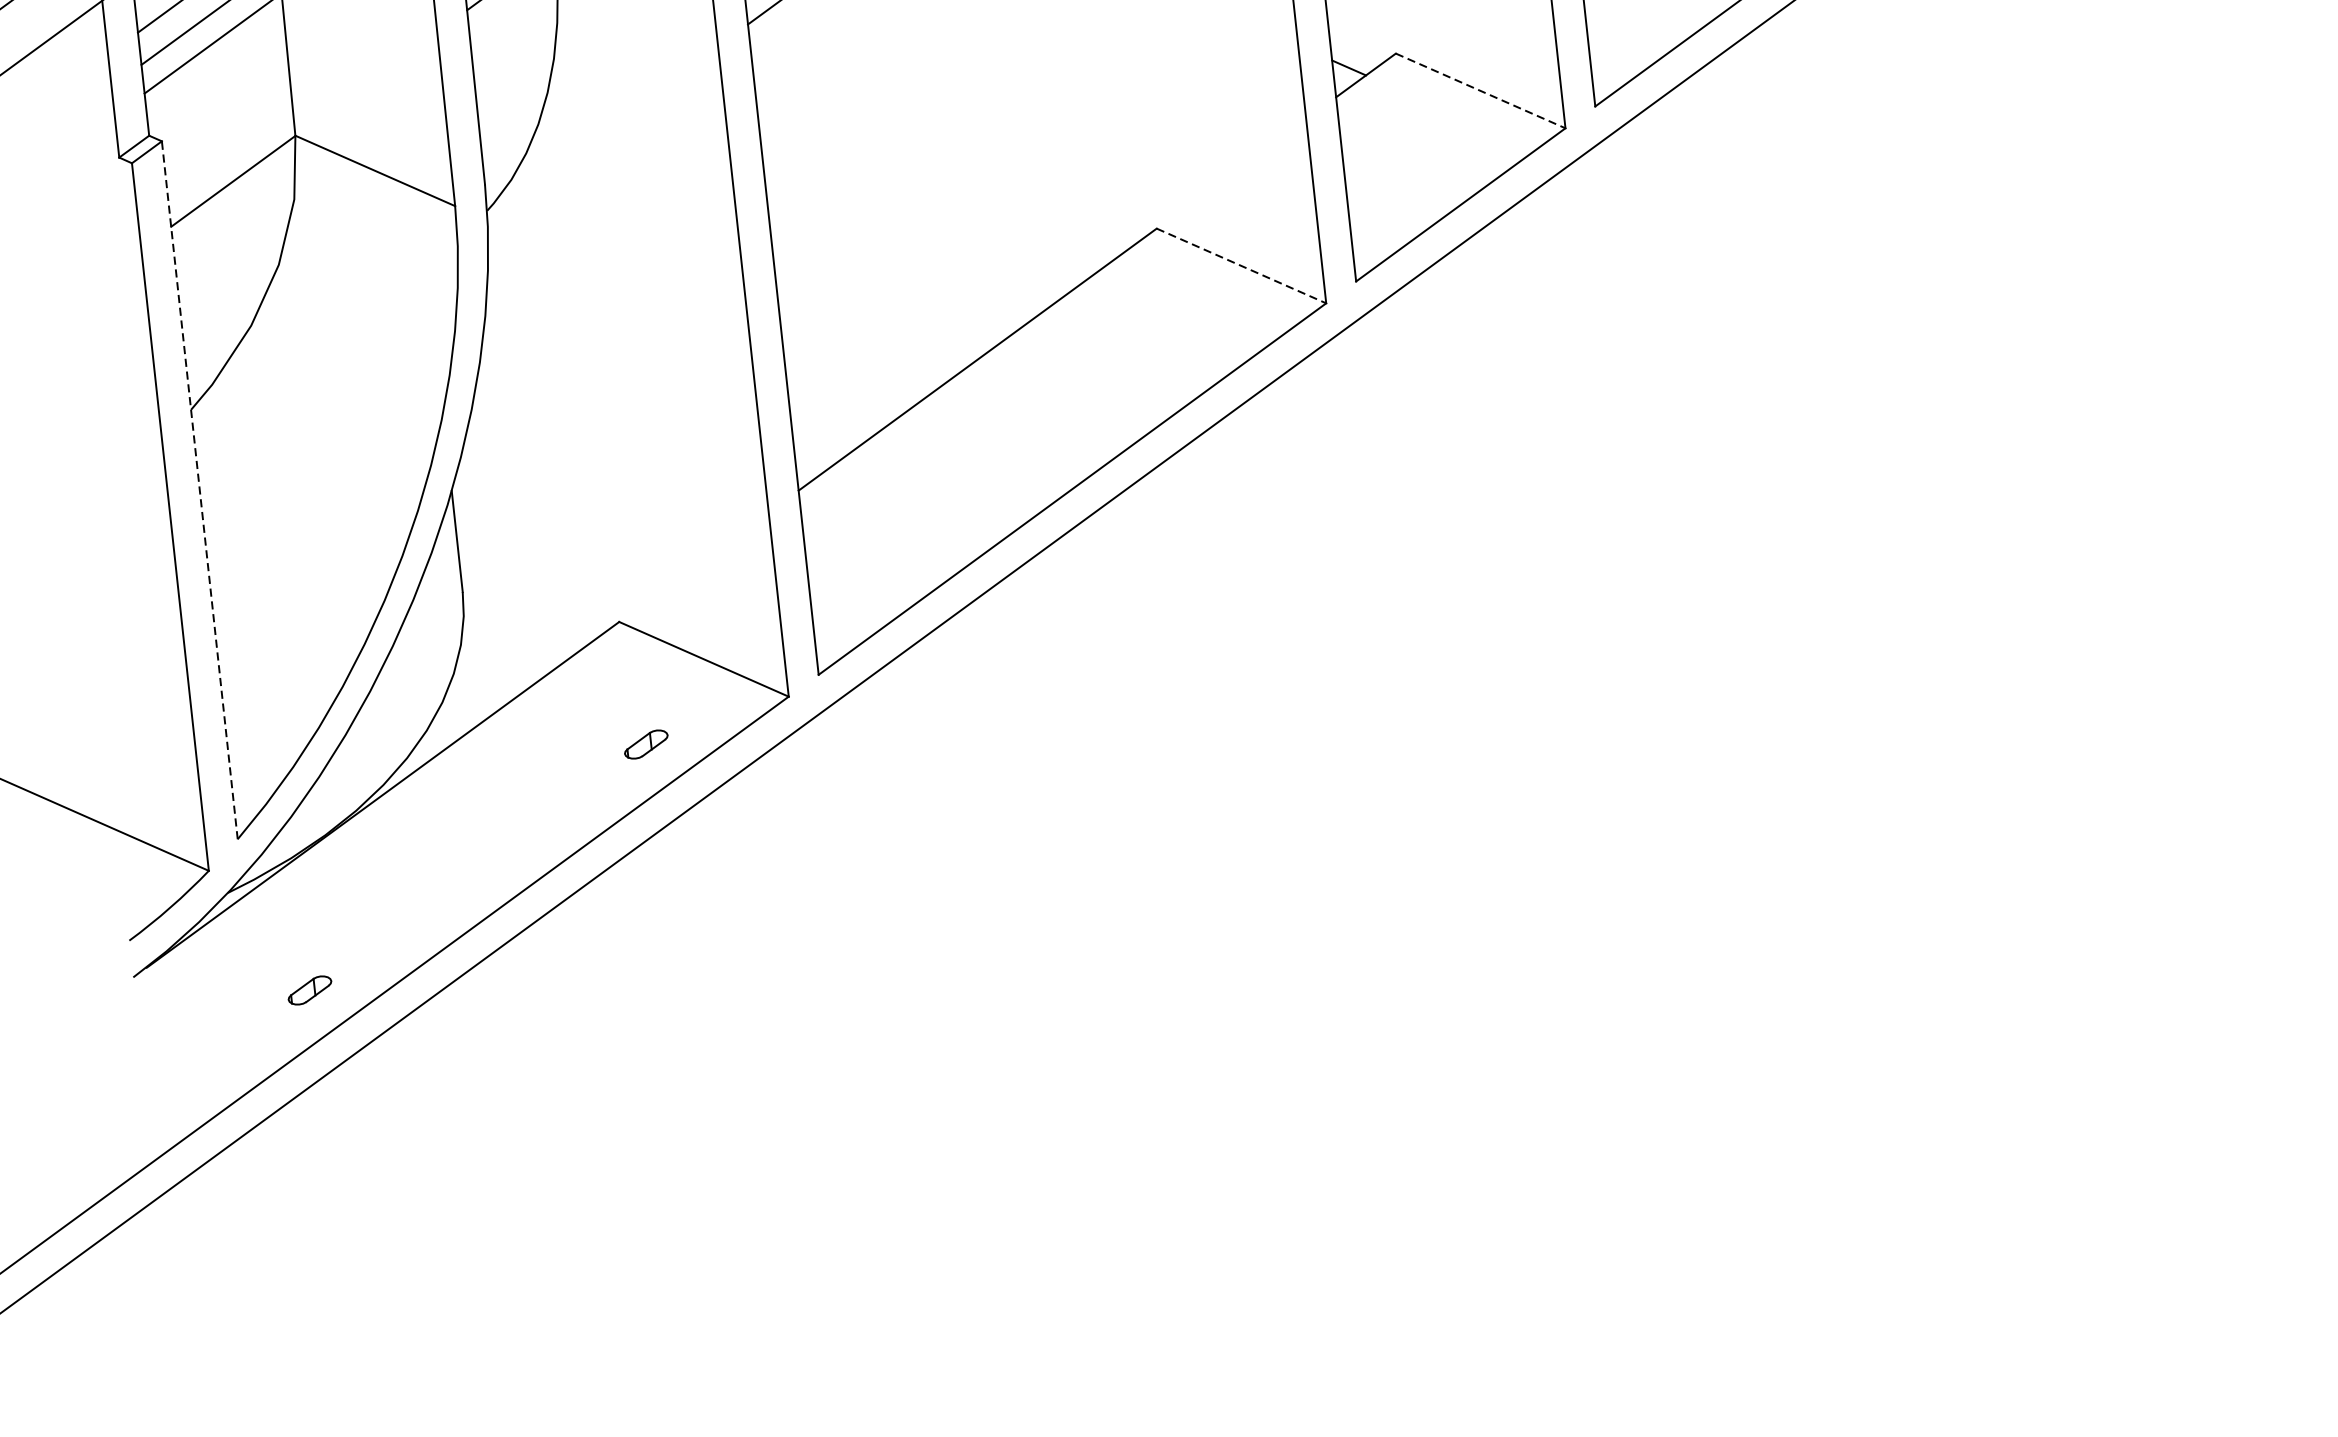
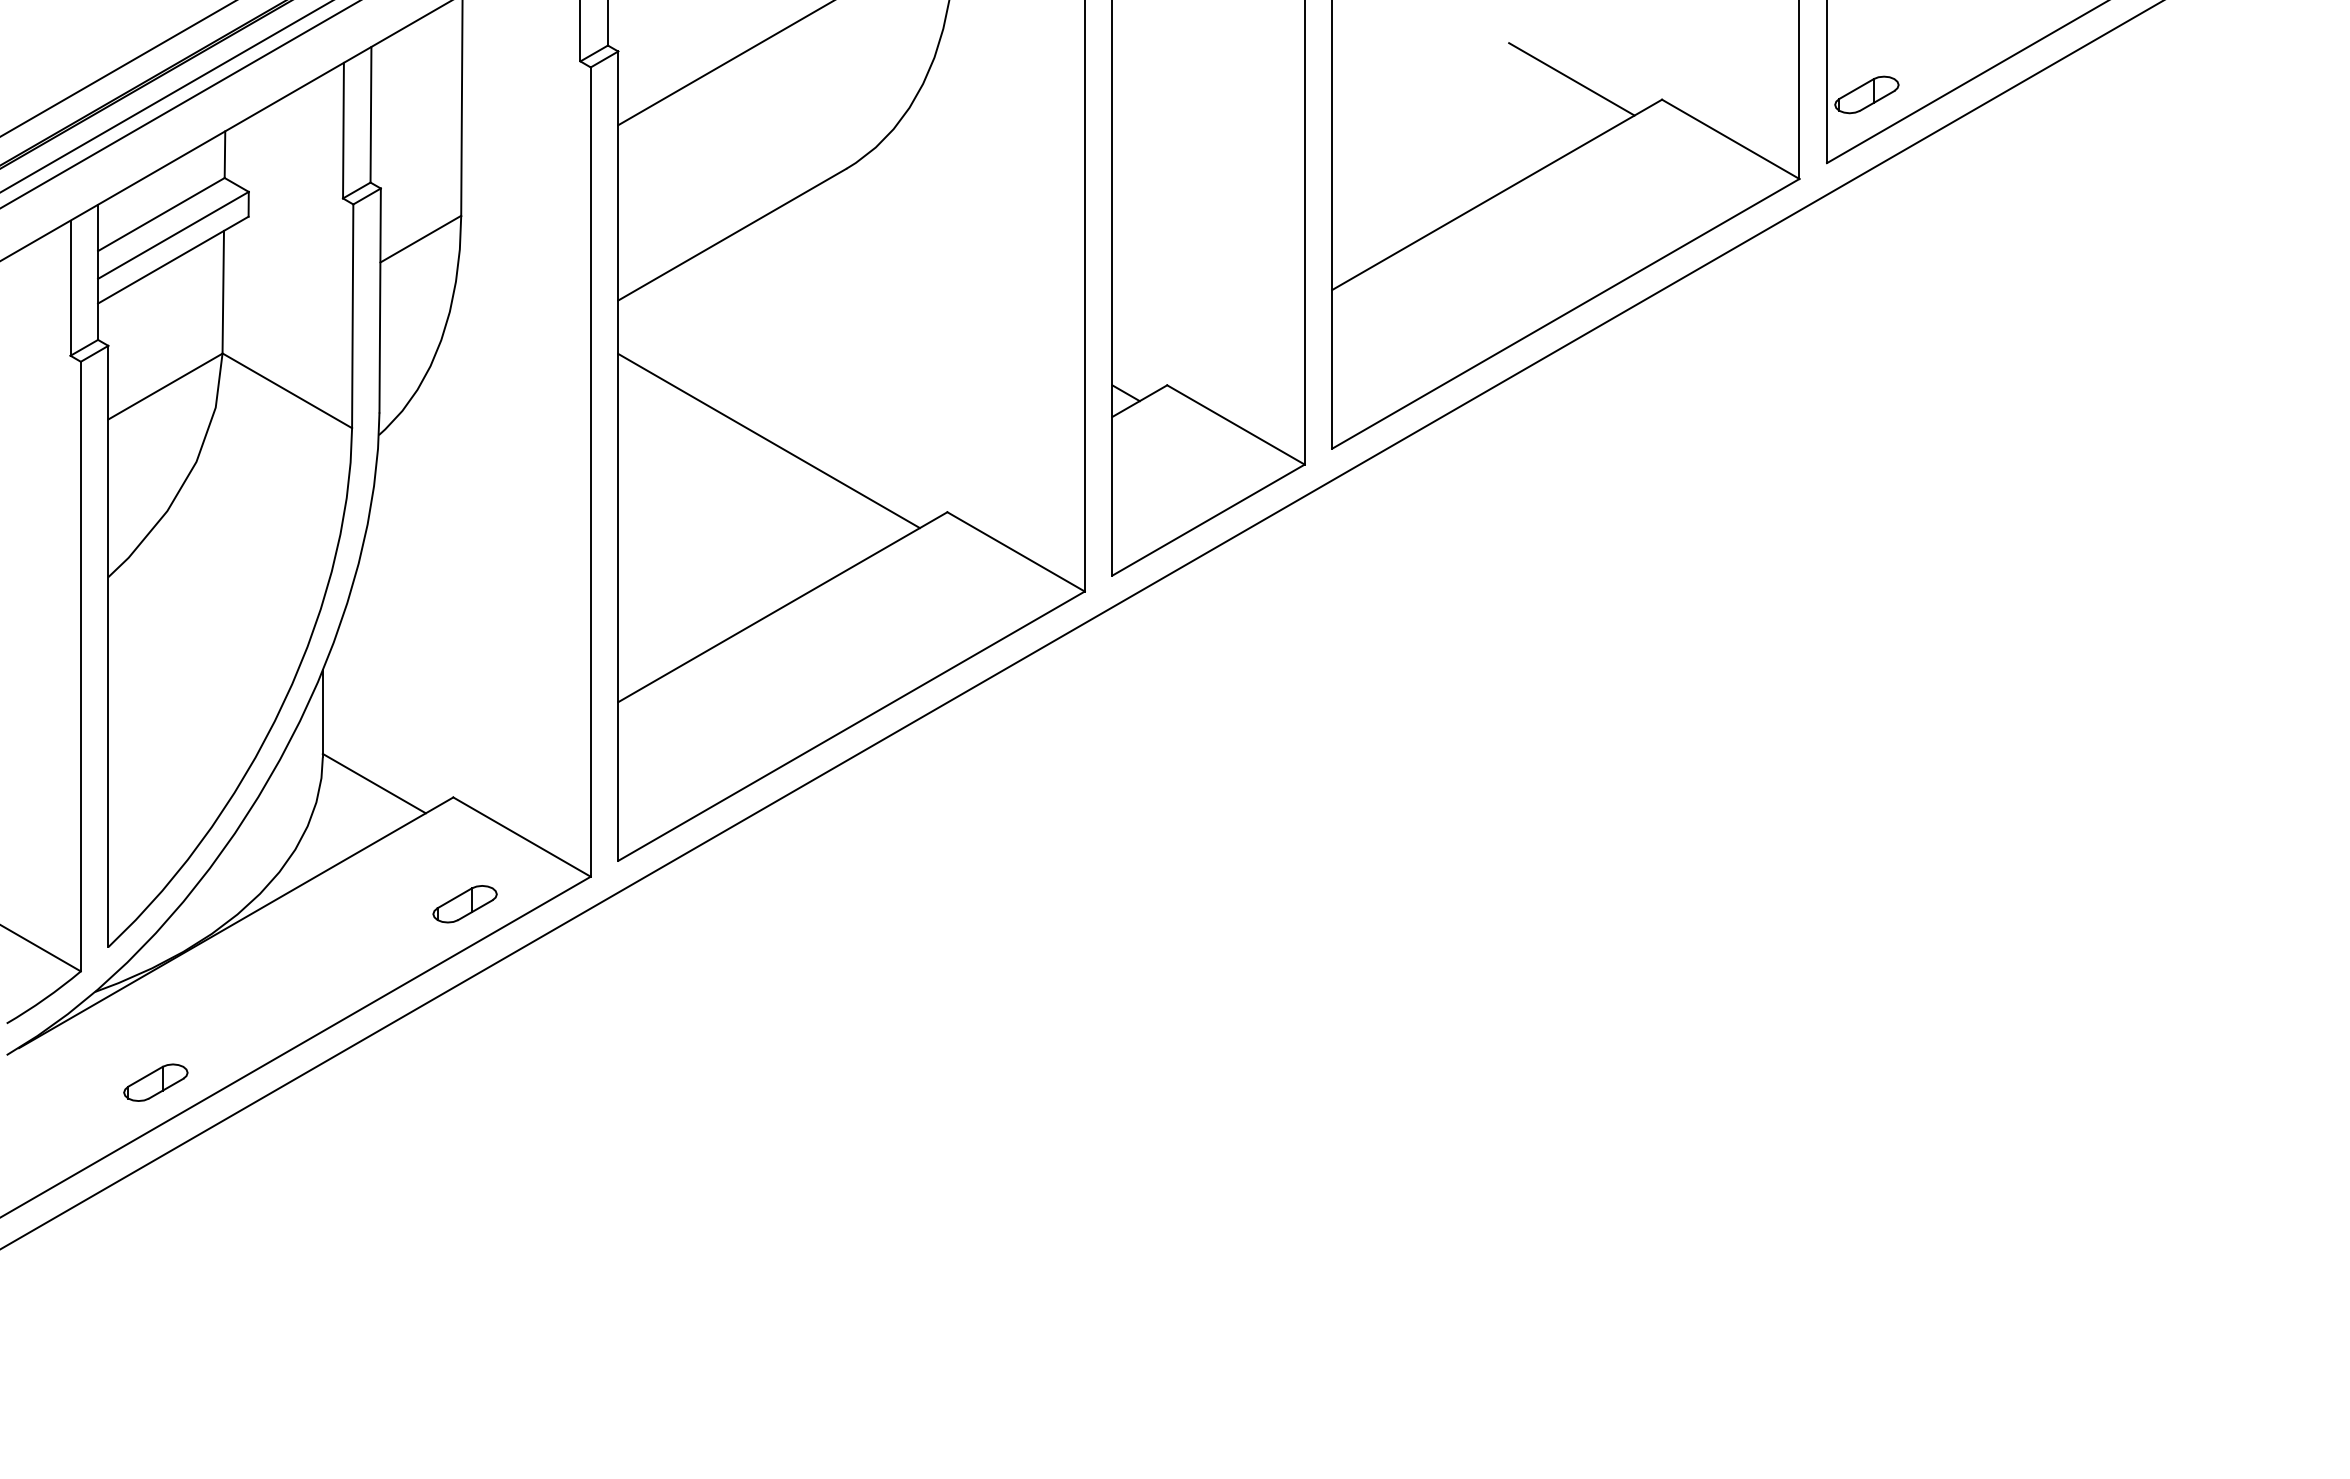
line: (1481, 91) -> (1236, 425), dashed -> solid
line: (940, 167) -> (768, 440), added
line: (1242, 266) -> (1016, 552), dashed -> solid
line: (199, 490) -> (108, 646), dashed -> solid
line: (524, 615) -> (373, 783), added
part: (645, 744) -> (464, 904), size x1.67
part: (309, 990) -> (155, 1082), size x1.67

